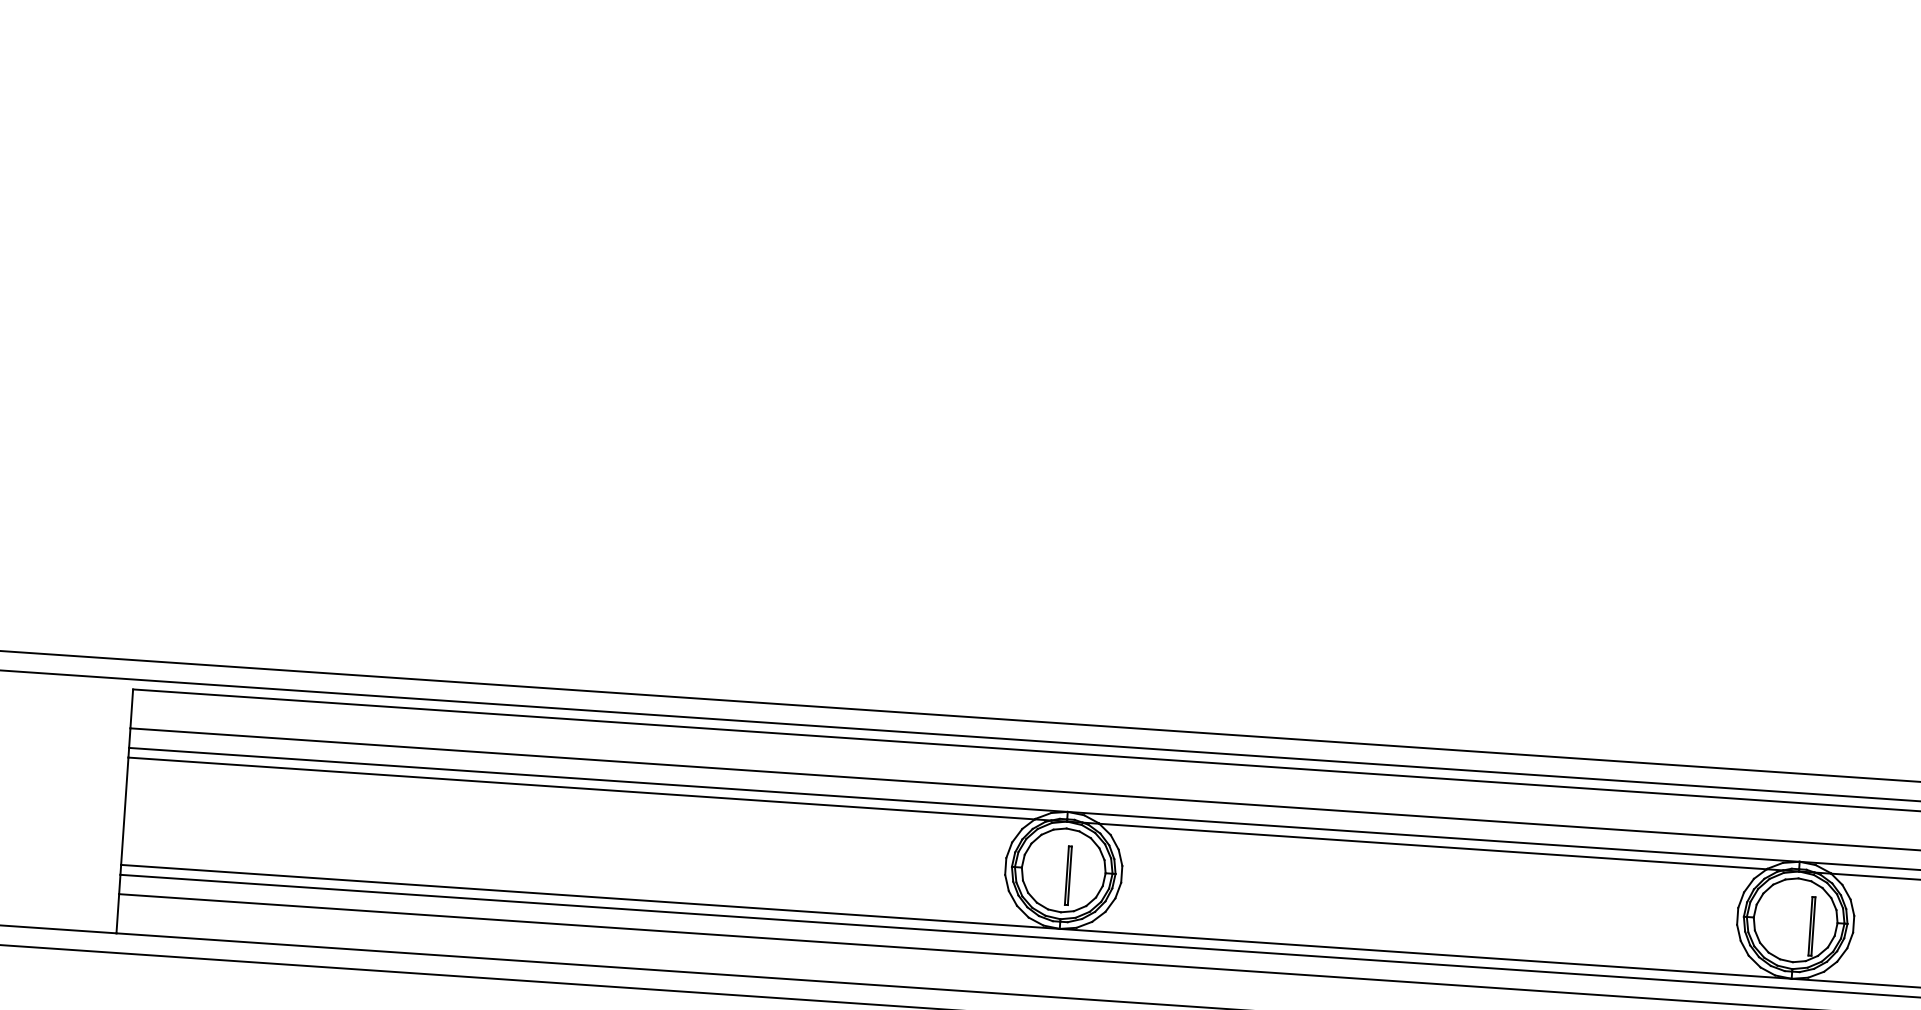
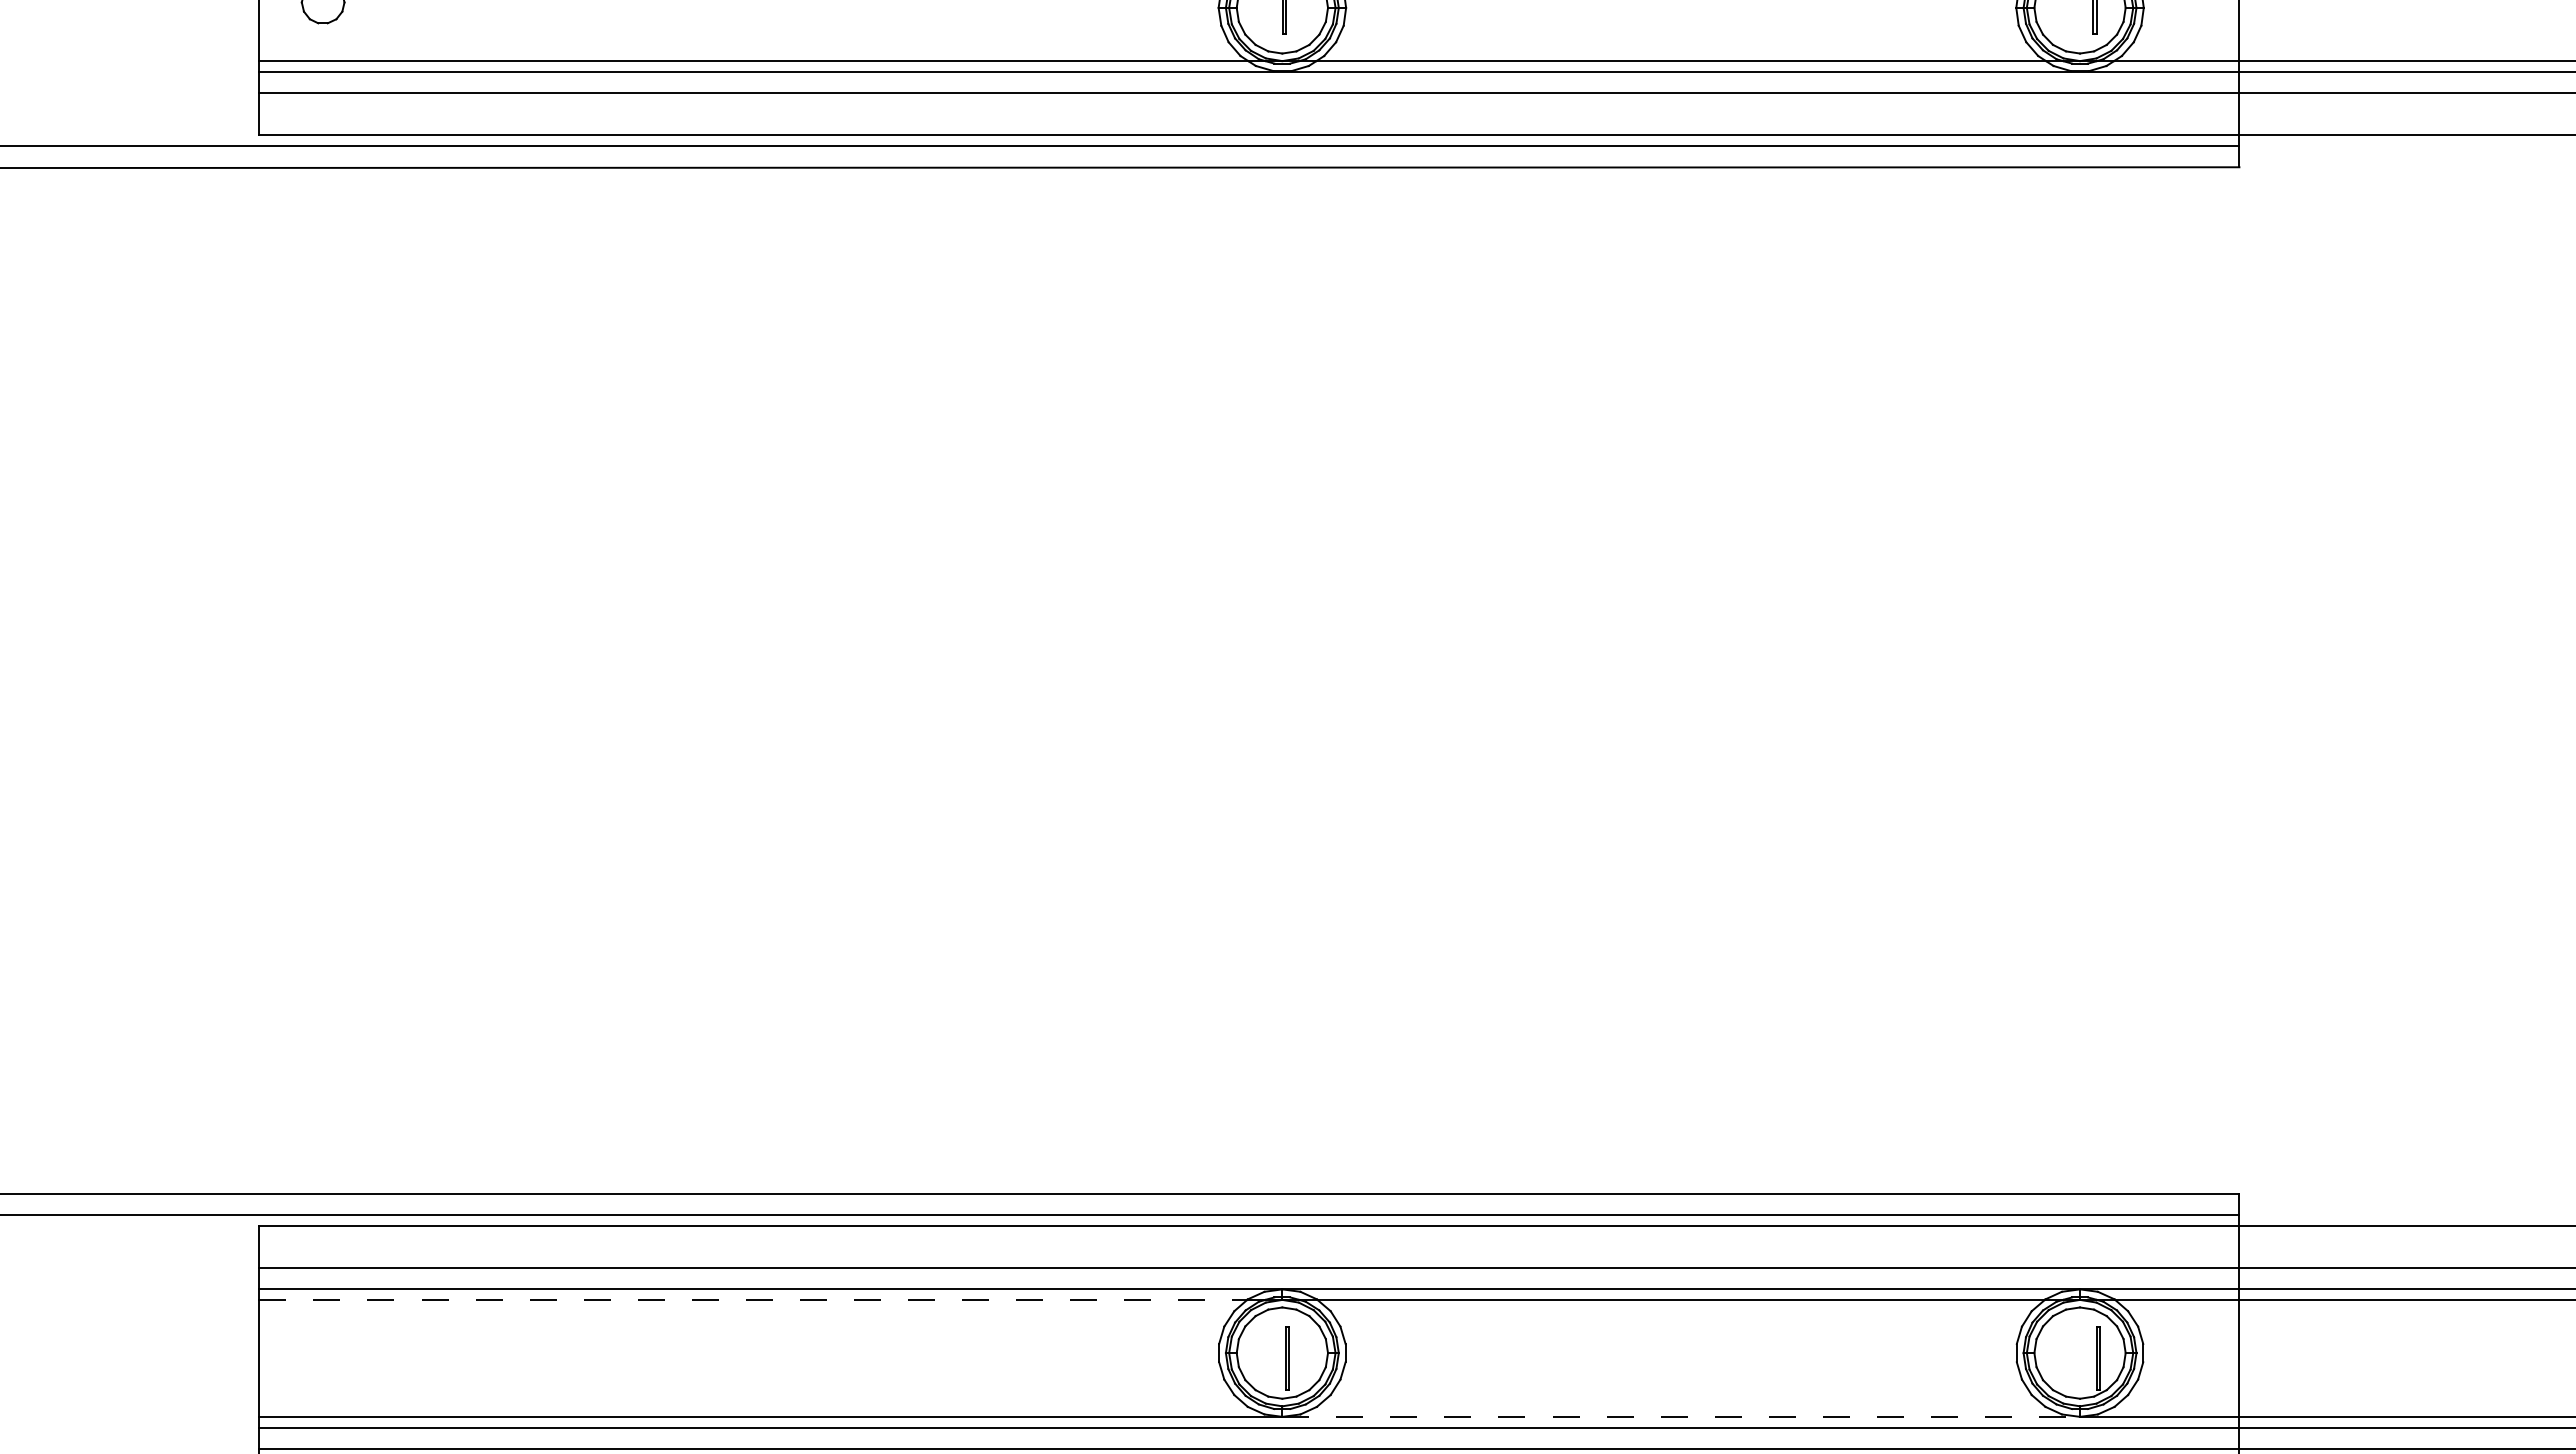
line: (581, 788) -> (753, 1299), solid -> dashed
line: (1426, 953) -> (1681, 1416), solid -> dashed

